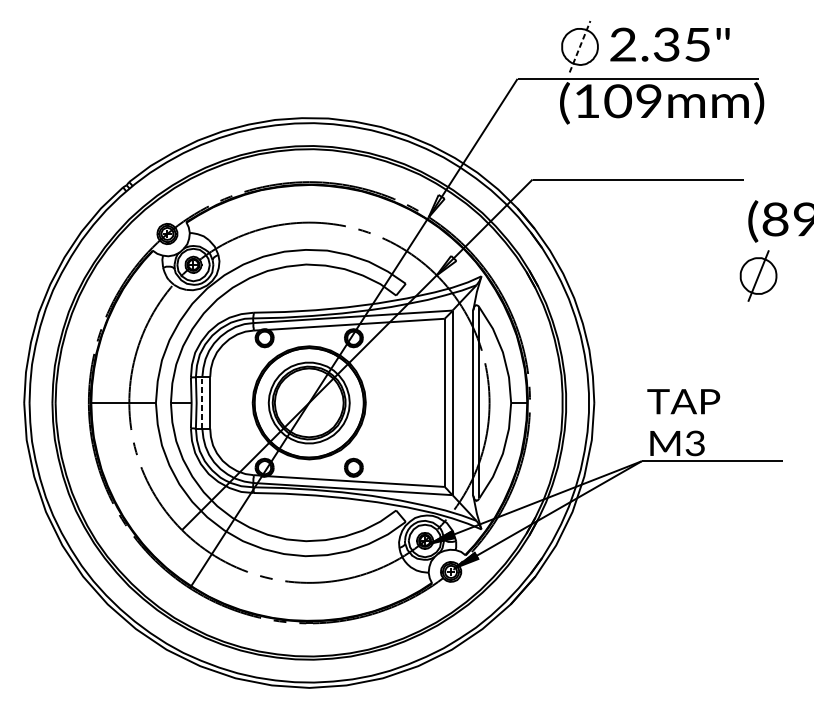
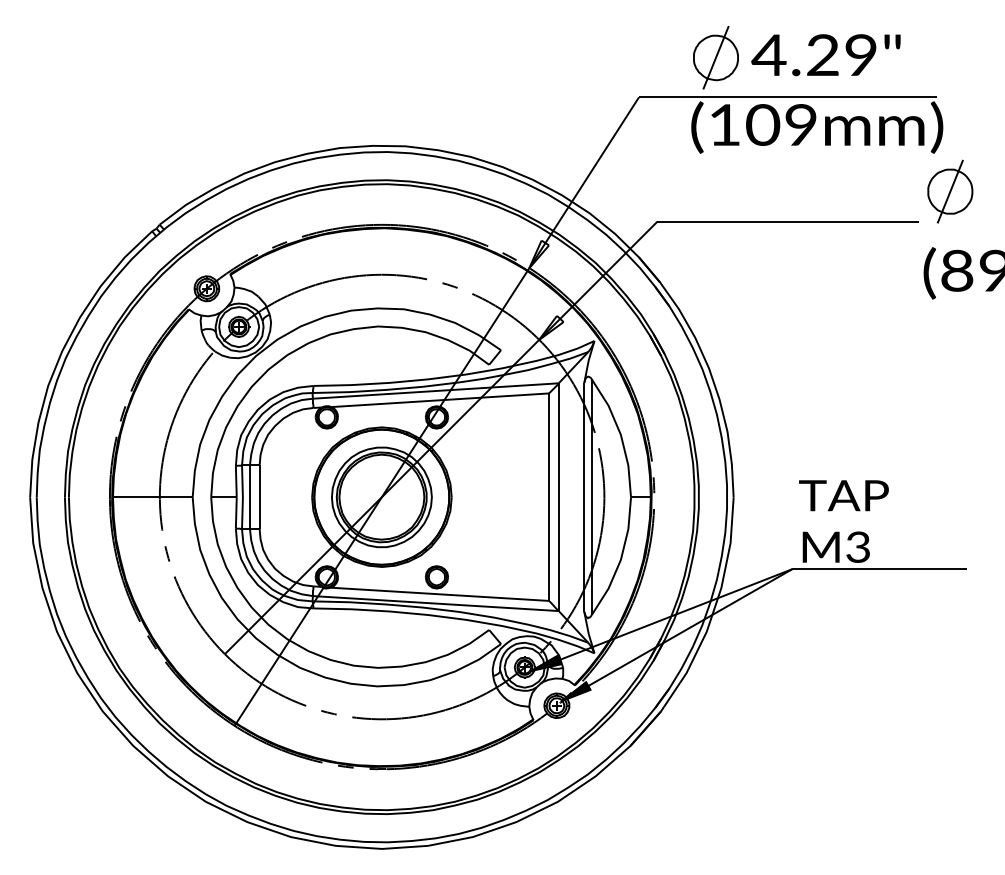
text: (659, 44) -> (813, 55), 2.35" -> 4.29"
line: (580, 46) -> (716, 57), dashed -> solid
part: (758, 275) -> (950, 191), moved
line: (201, 403) -> (249, 497), dashed -> solid

